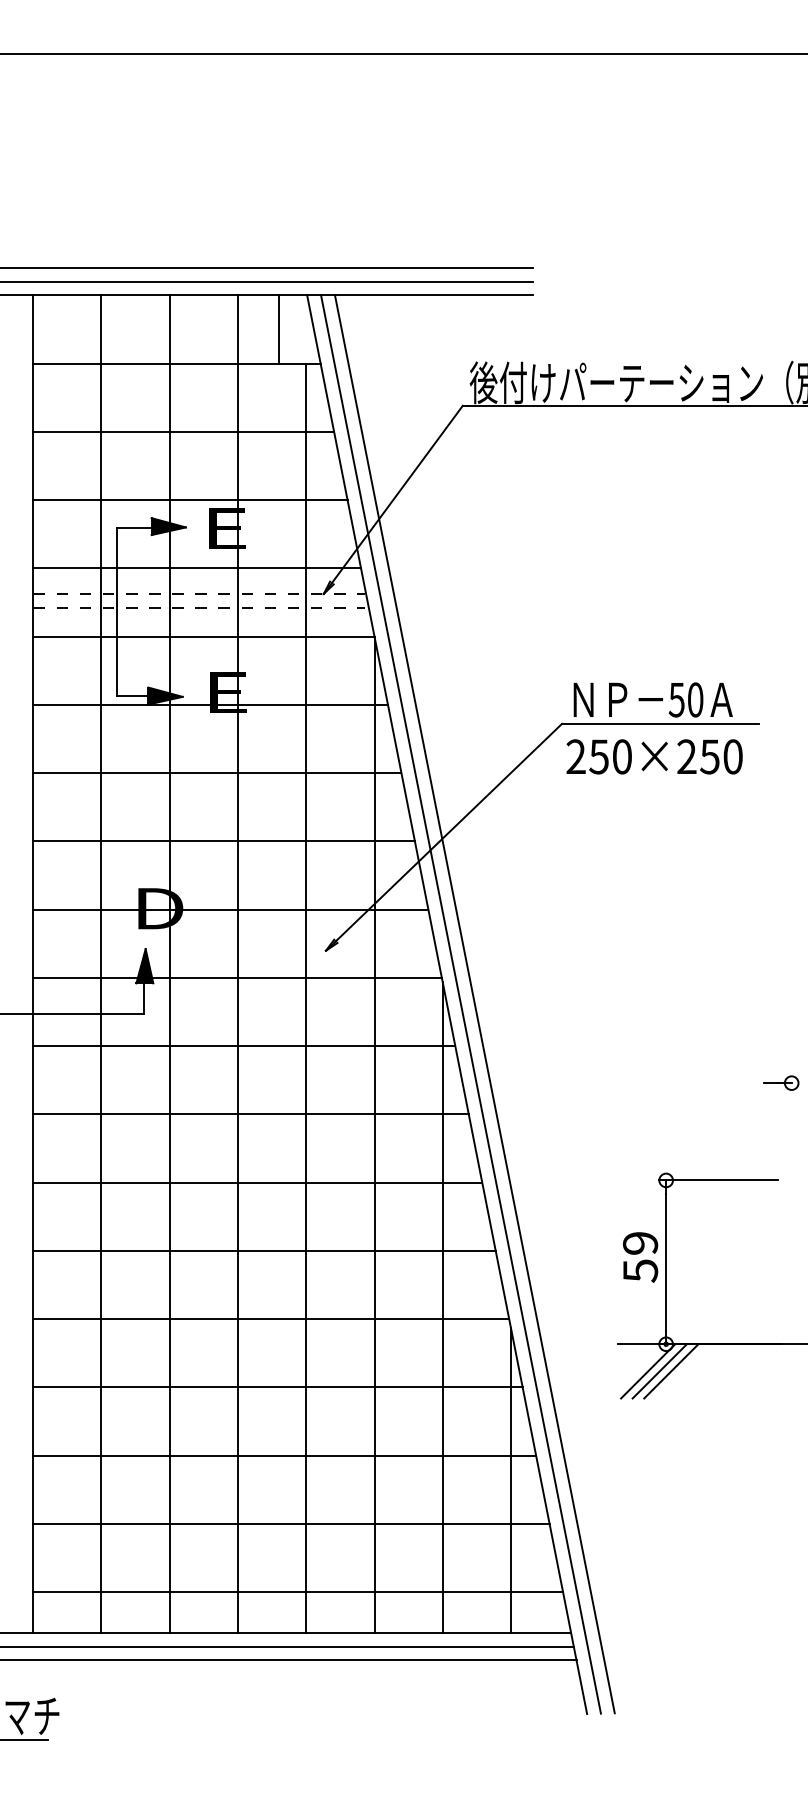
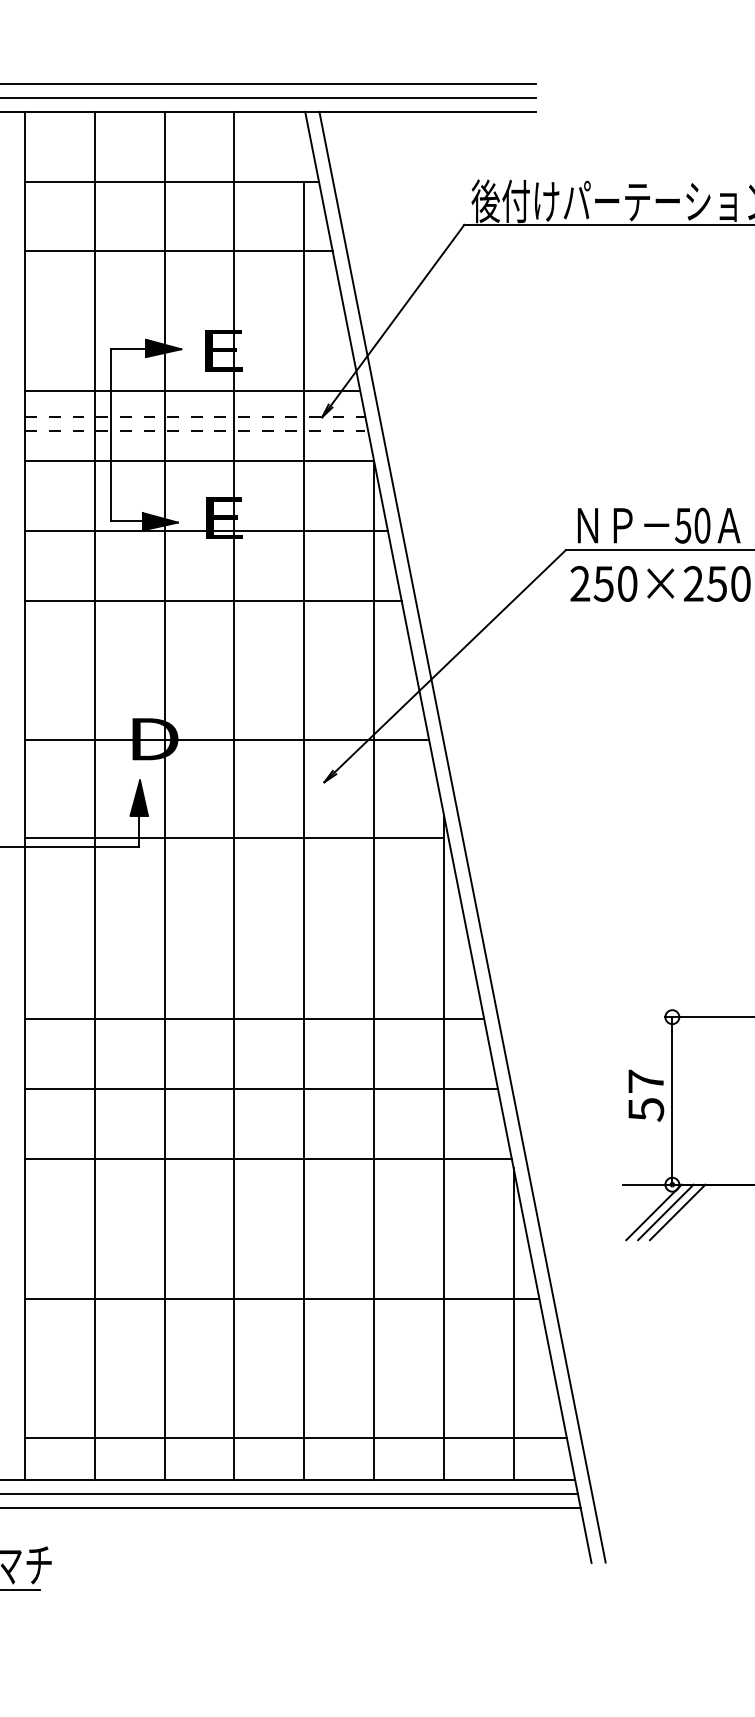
line: (278, 329) -> (275, 146), removed
line: (190, 500) -> (185, 321), removed
line: (223, 841) -> (219, 670), removed
line: (237, 977) -> (233, 837), moved
line: (474, 1004) -> (476, 837), removed
line: (244, 1046) -> (241, 880), removed
line: (250, 1114) -> (247, 949), removed
text: (640, 1242) -> (646, 1080), 59 -> 57
line: (277, 1387) -> (274, 1228), removed
line: (291, 1523) -> (289, 1368), removed

